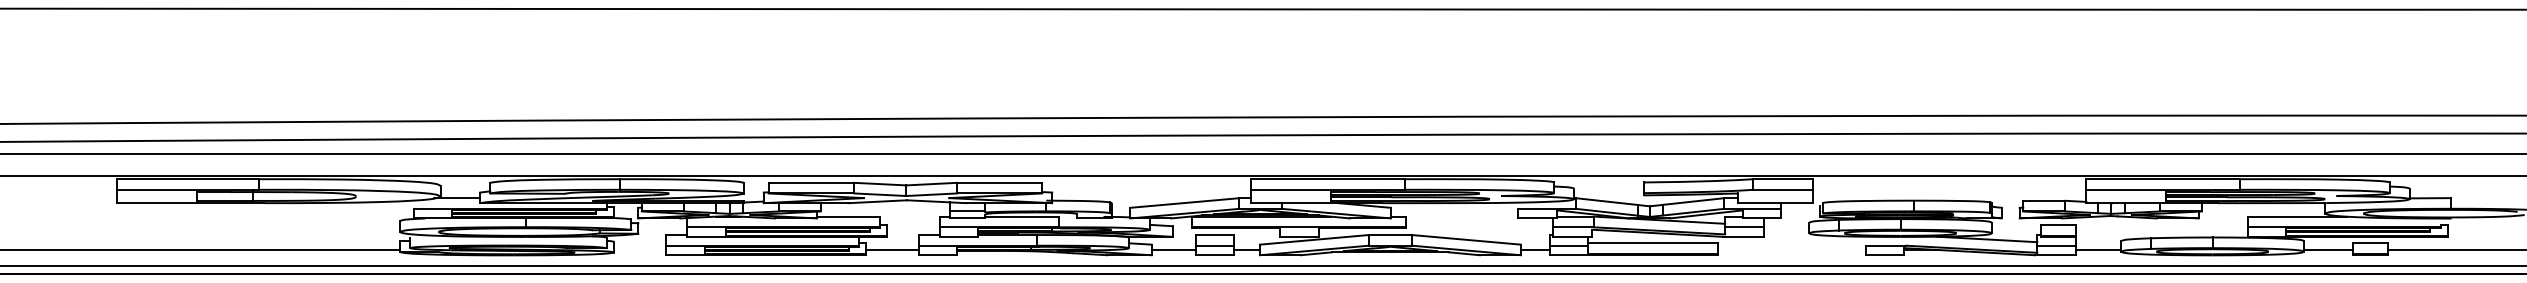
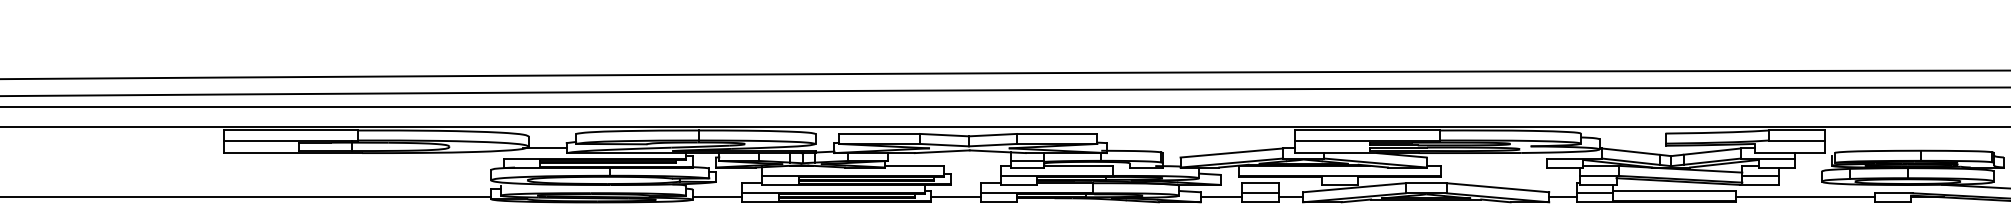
line: (639, 250) -> (717, 197), added
line: (1791, 250) -> (1804, 197), added

